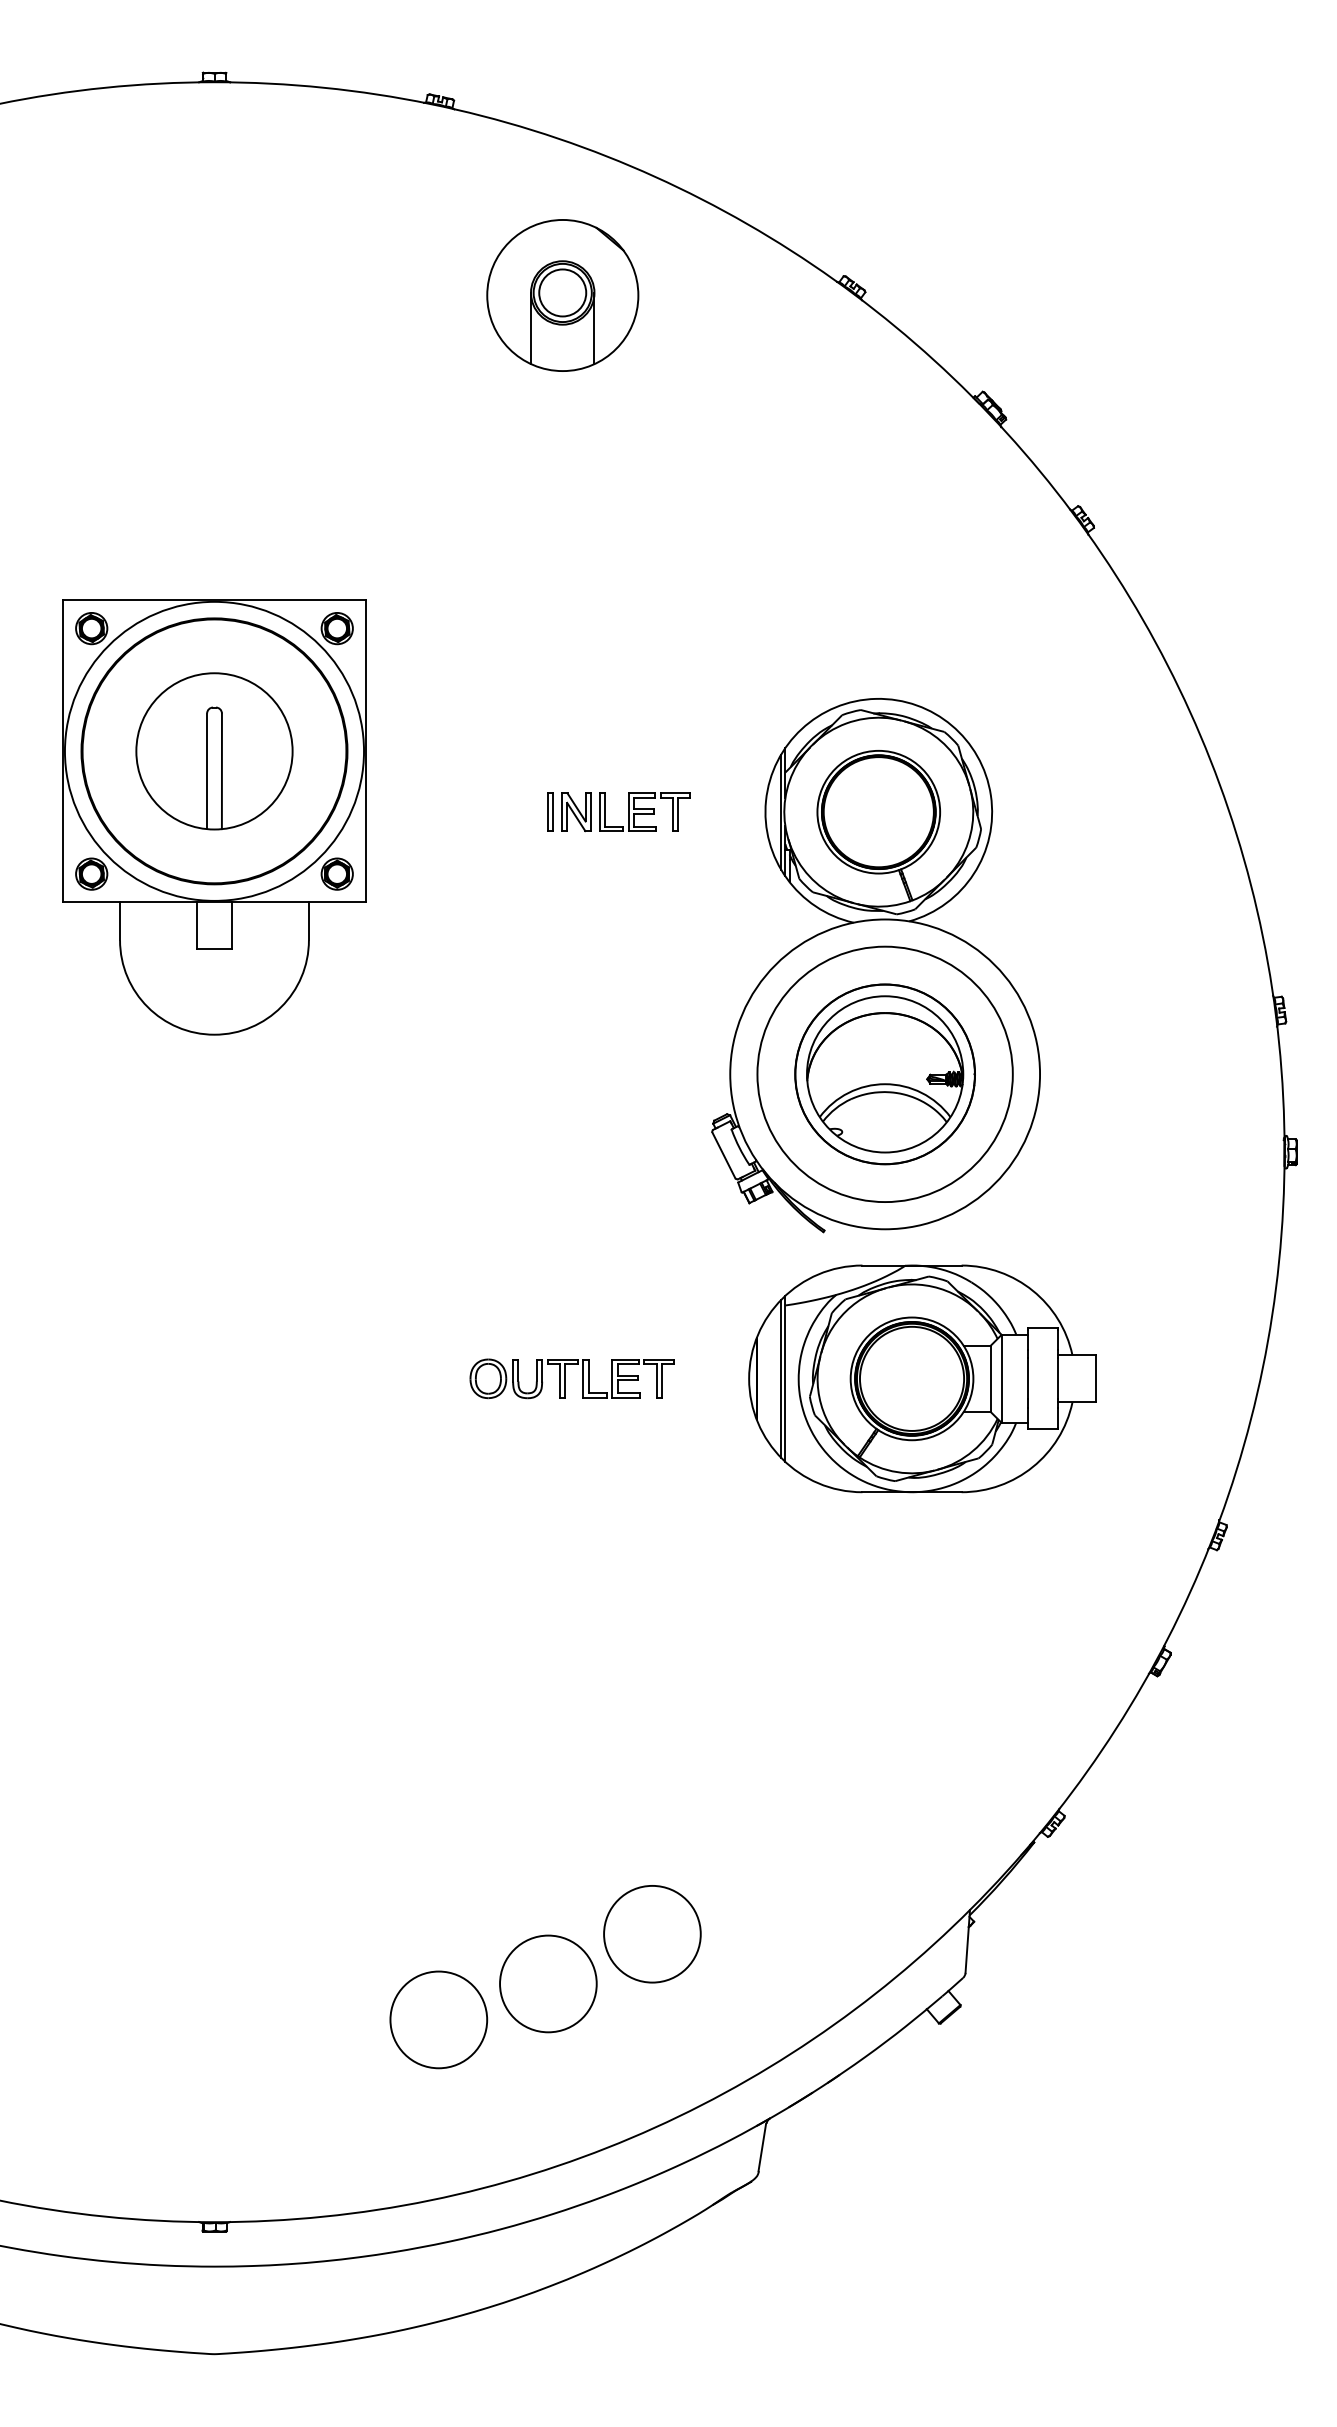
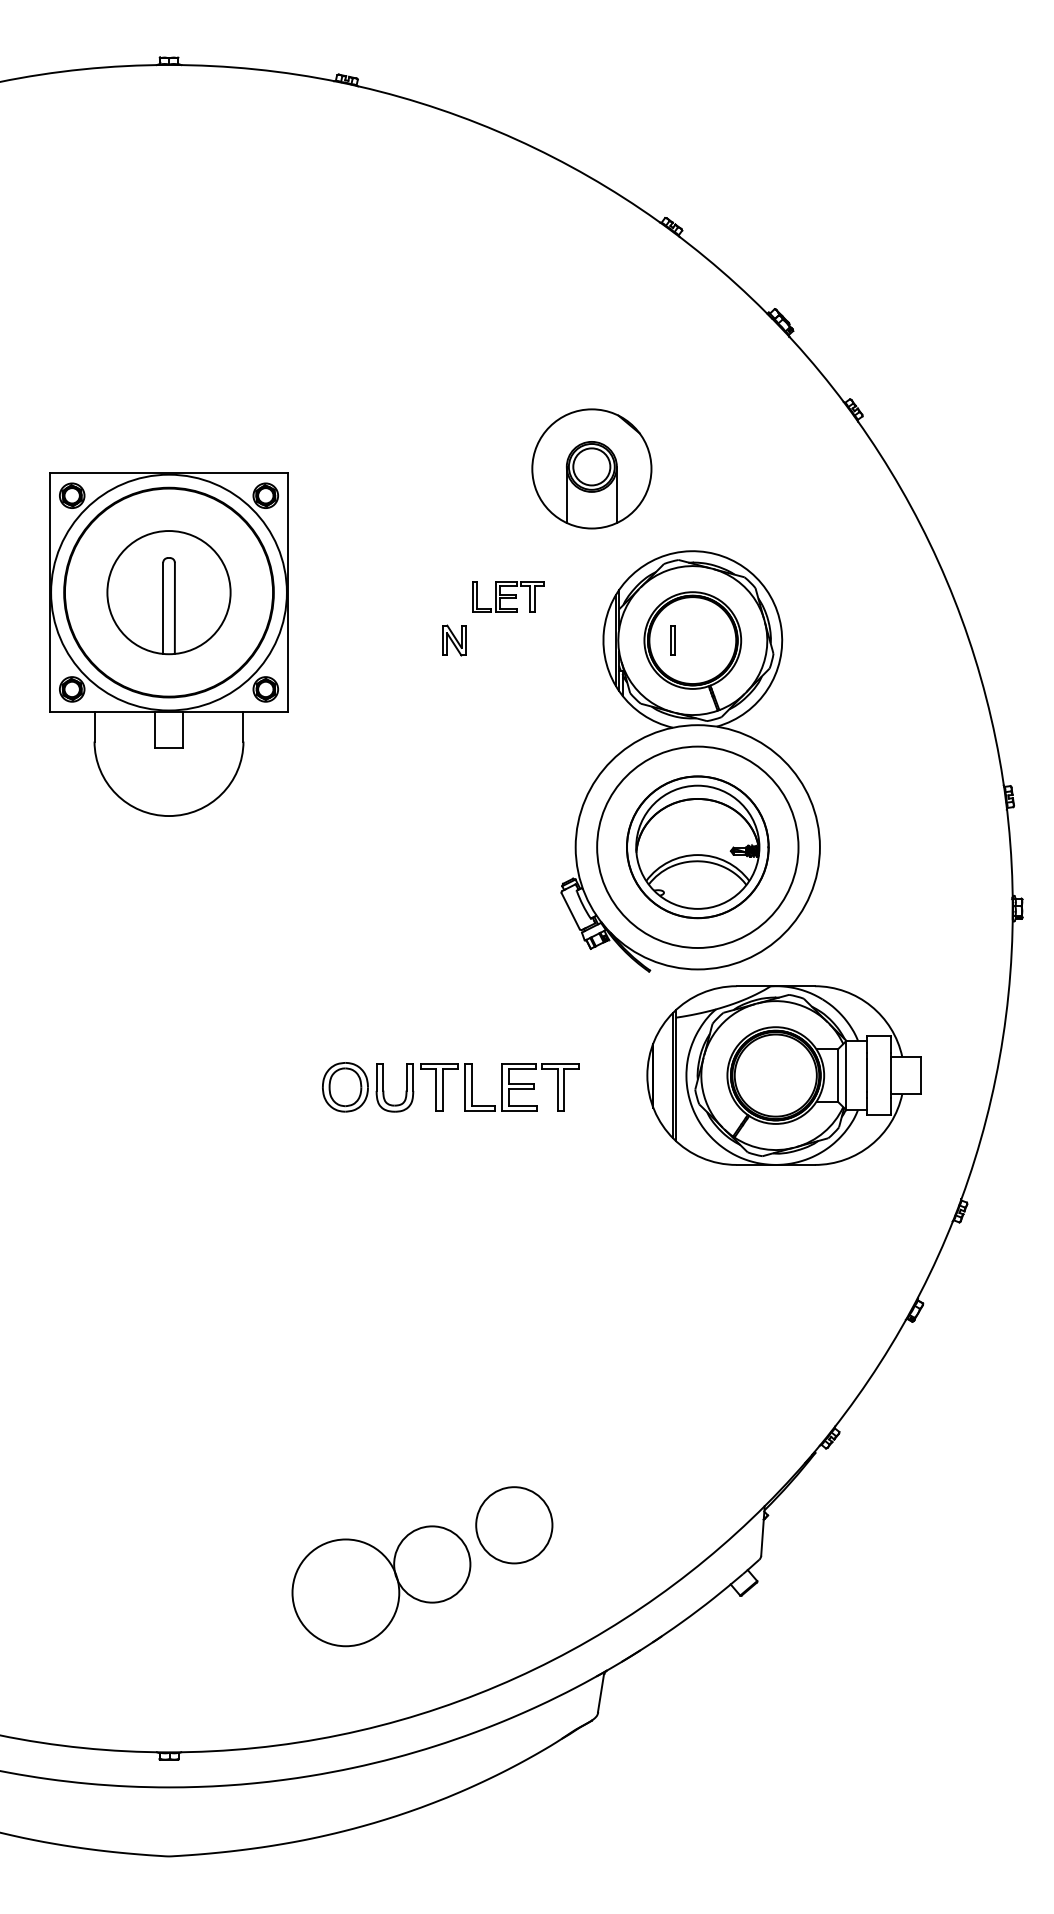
part: (562, 295) -> (591, 468), moved
part: (550, 811) -> (672, 640), moved
part: (644, 811) -> (508, 596), moved
part: (571, 1378) -> (450, 1087), size x1.6
part: (922, 1378) -> (784, 1075), moved
circle: (438, 2019) -> (345, 1592), size x1.4

